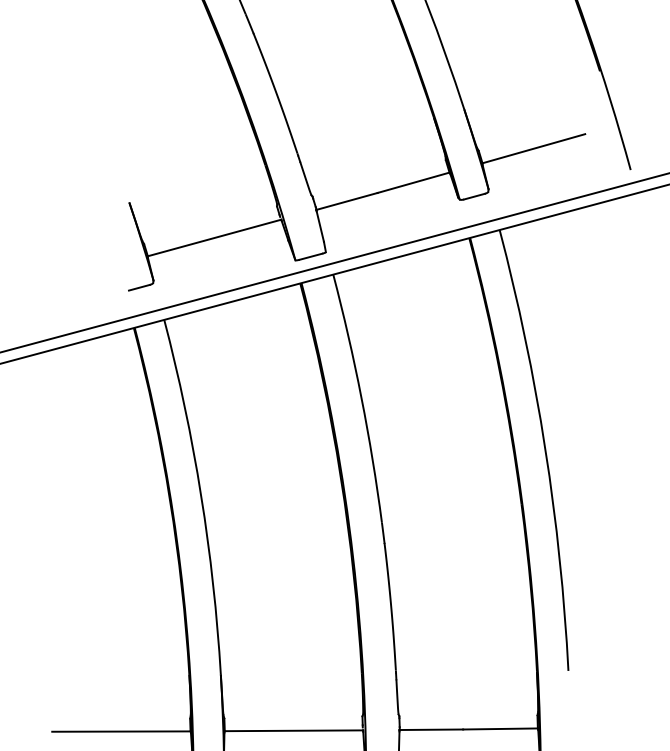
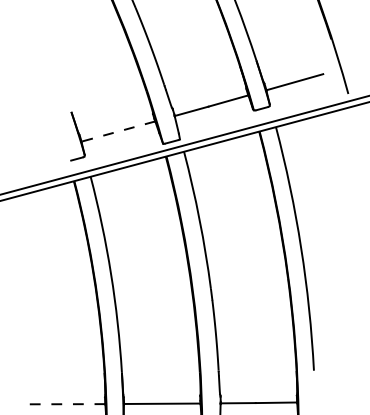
line: (212, 237) -> (117, 131), solid -> dashed
line: (120, 732) -> (66, 404), solid -> dashed

